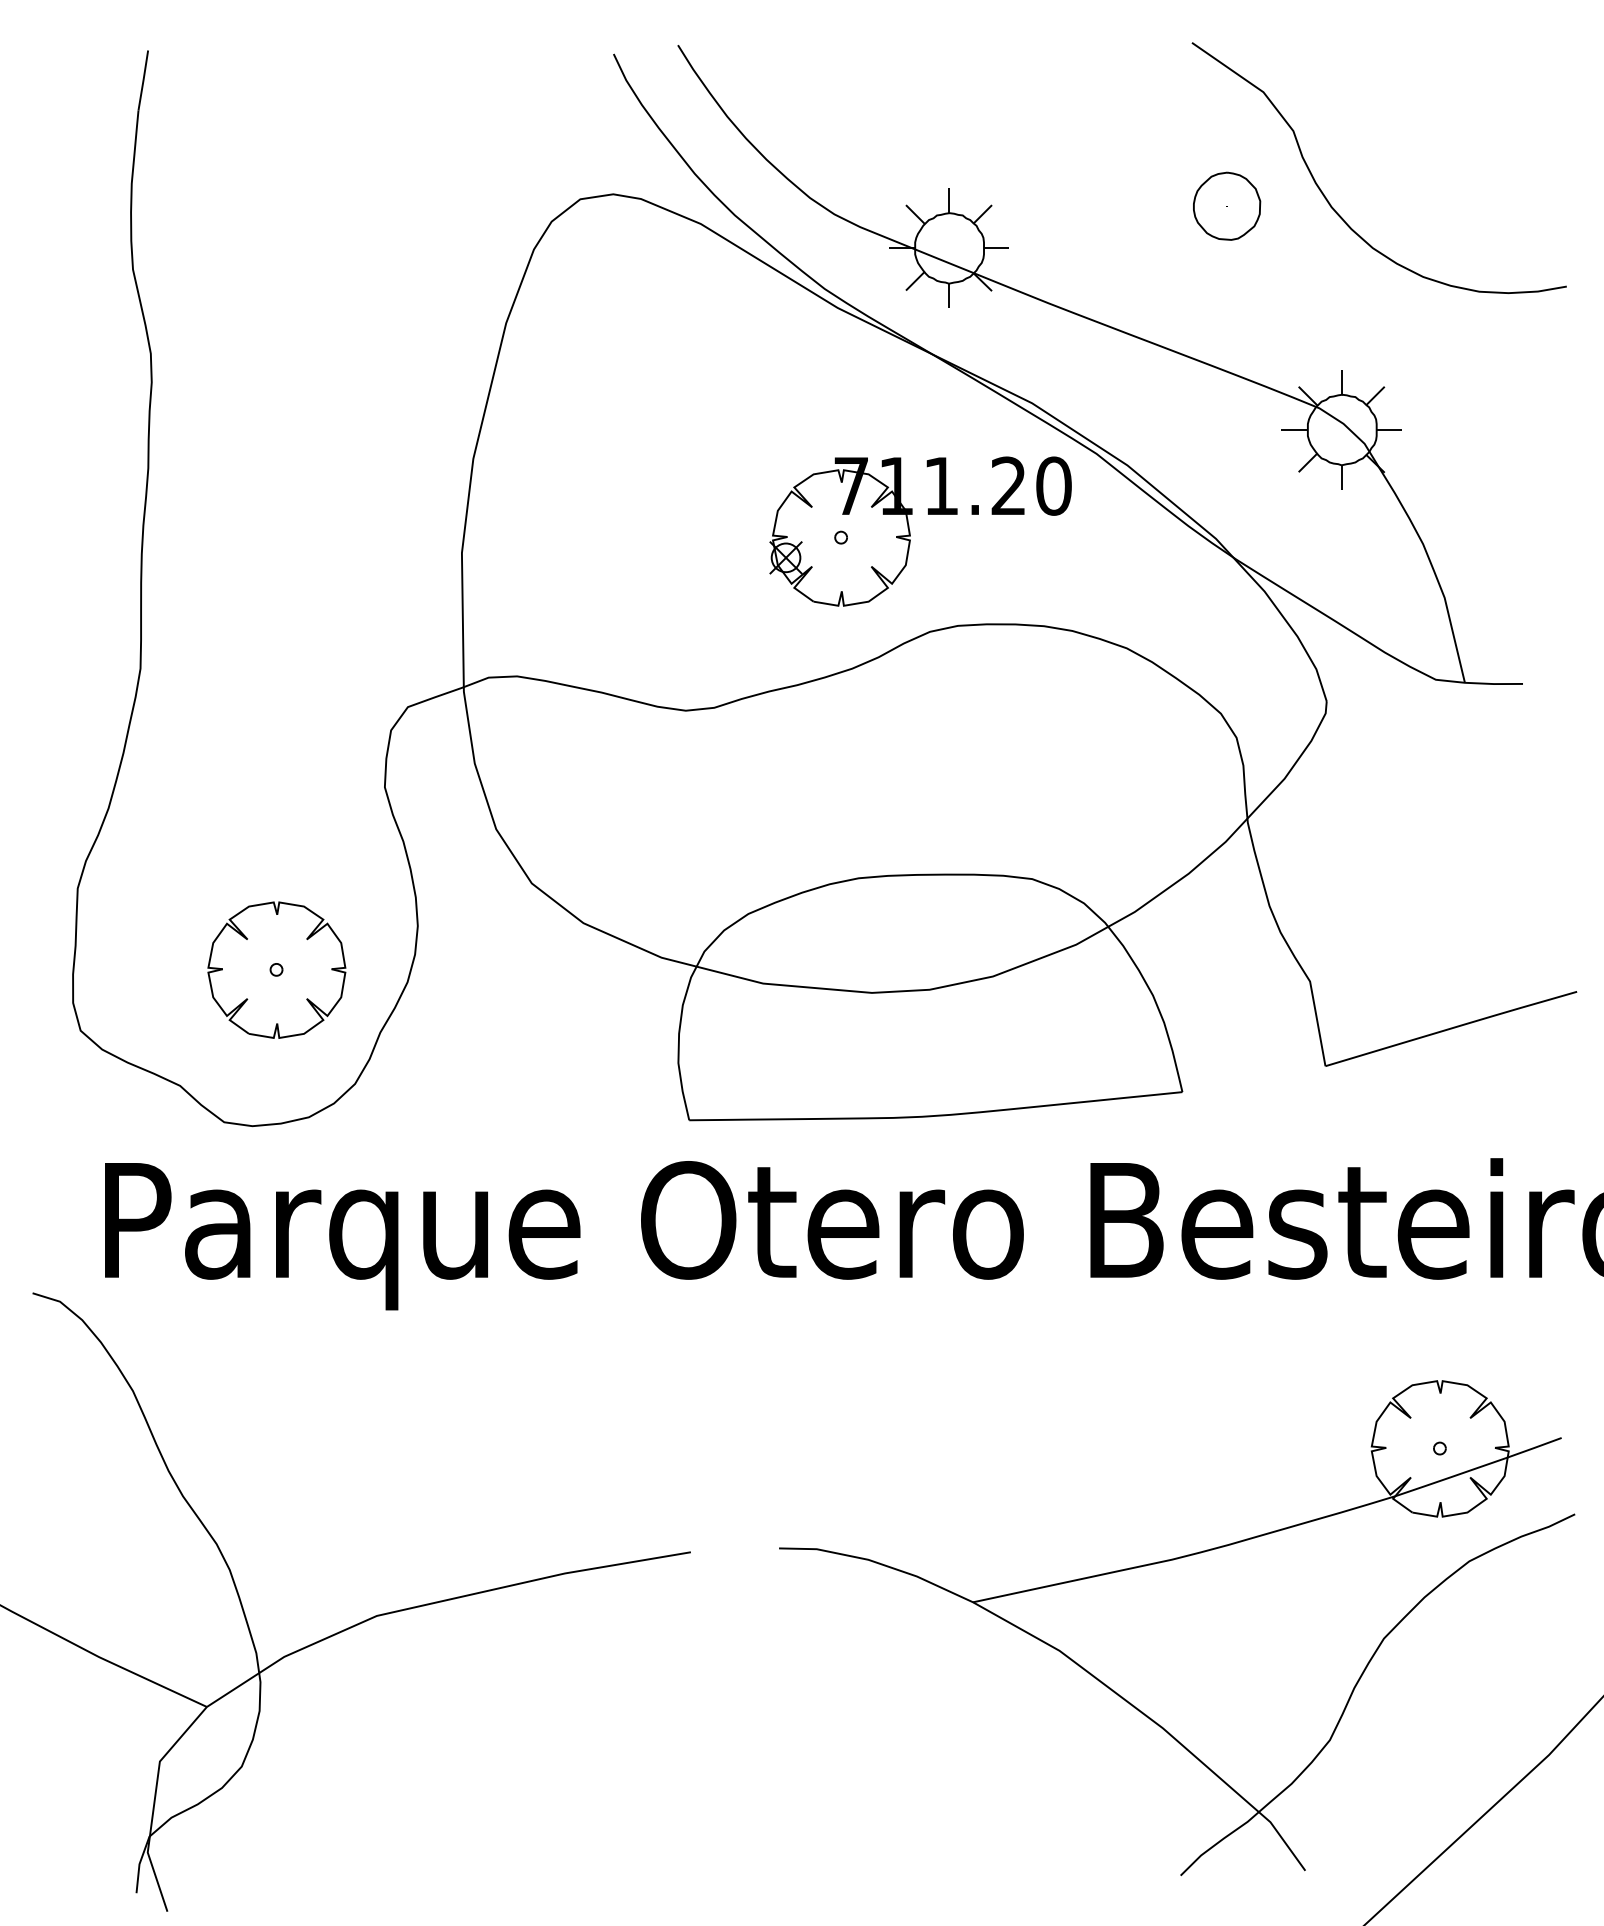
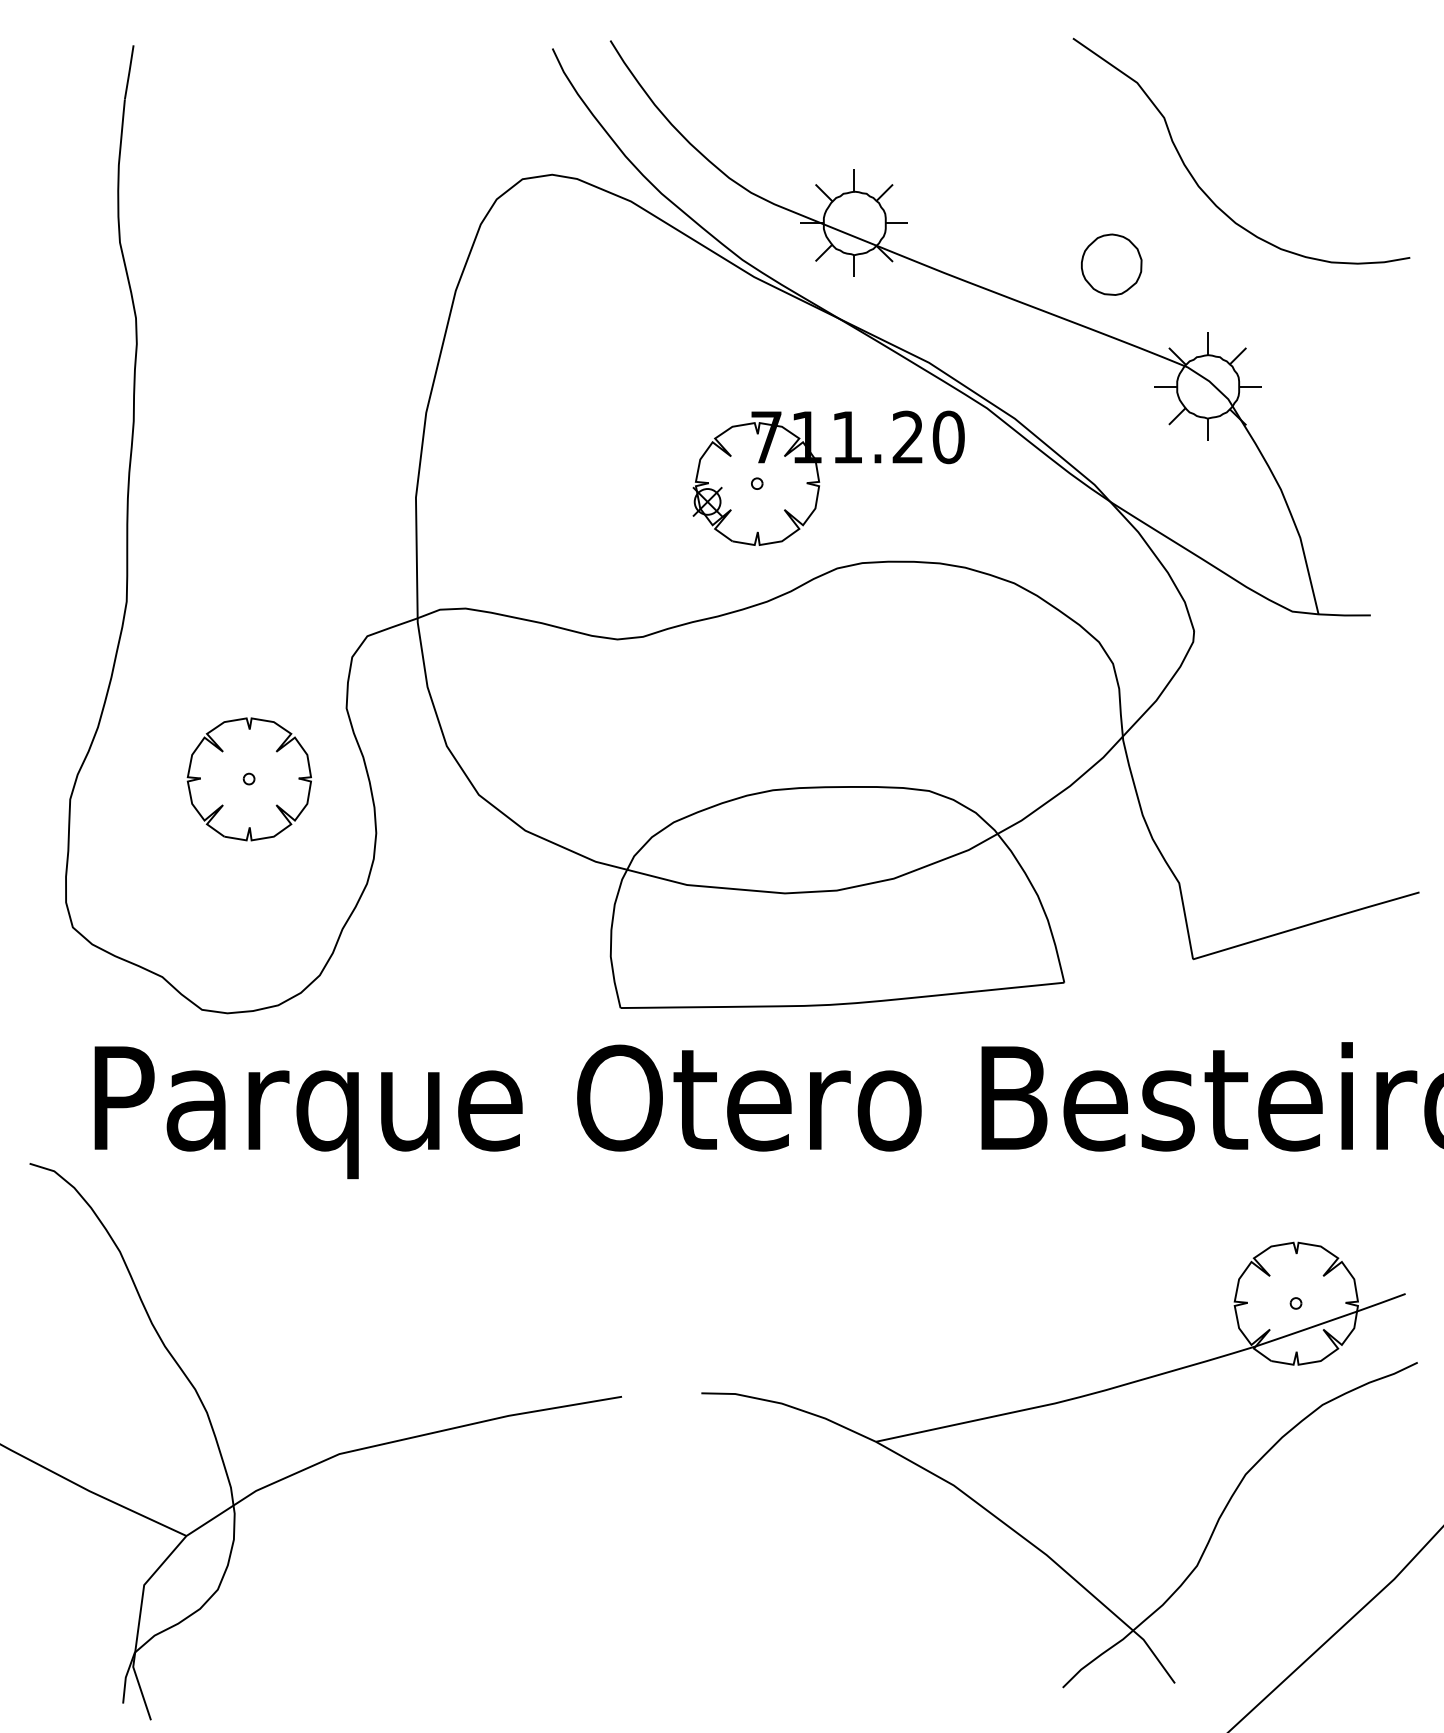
part: (1227, 205) -> (1112, 264), moved
part: (276, 969) -> (249, 778), moved

